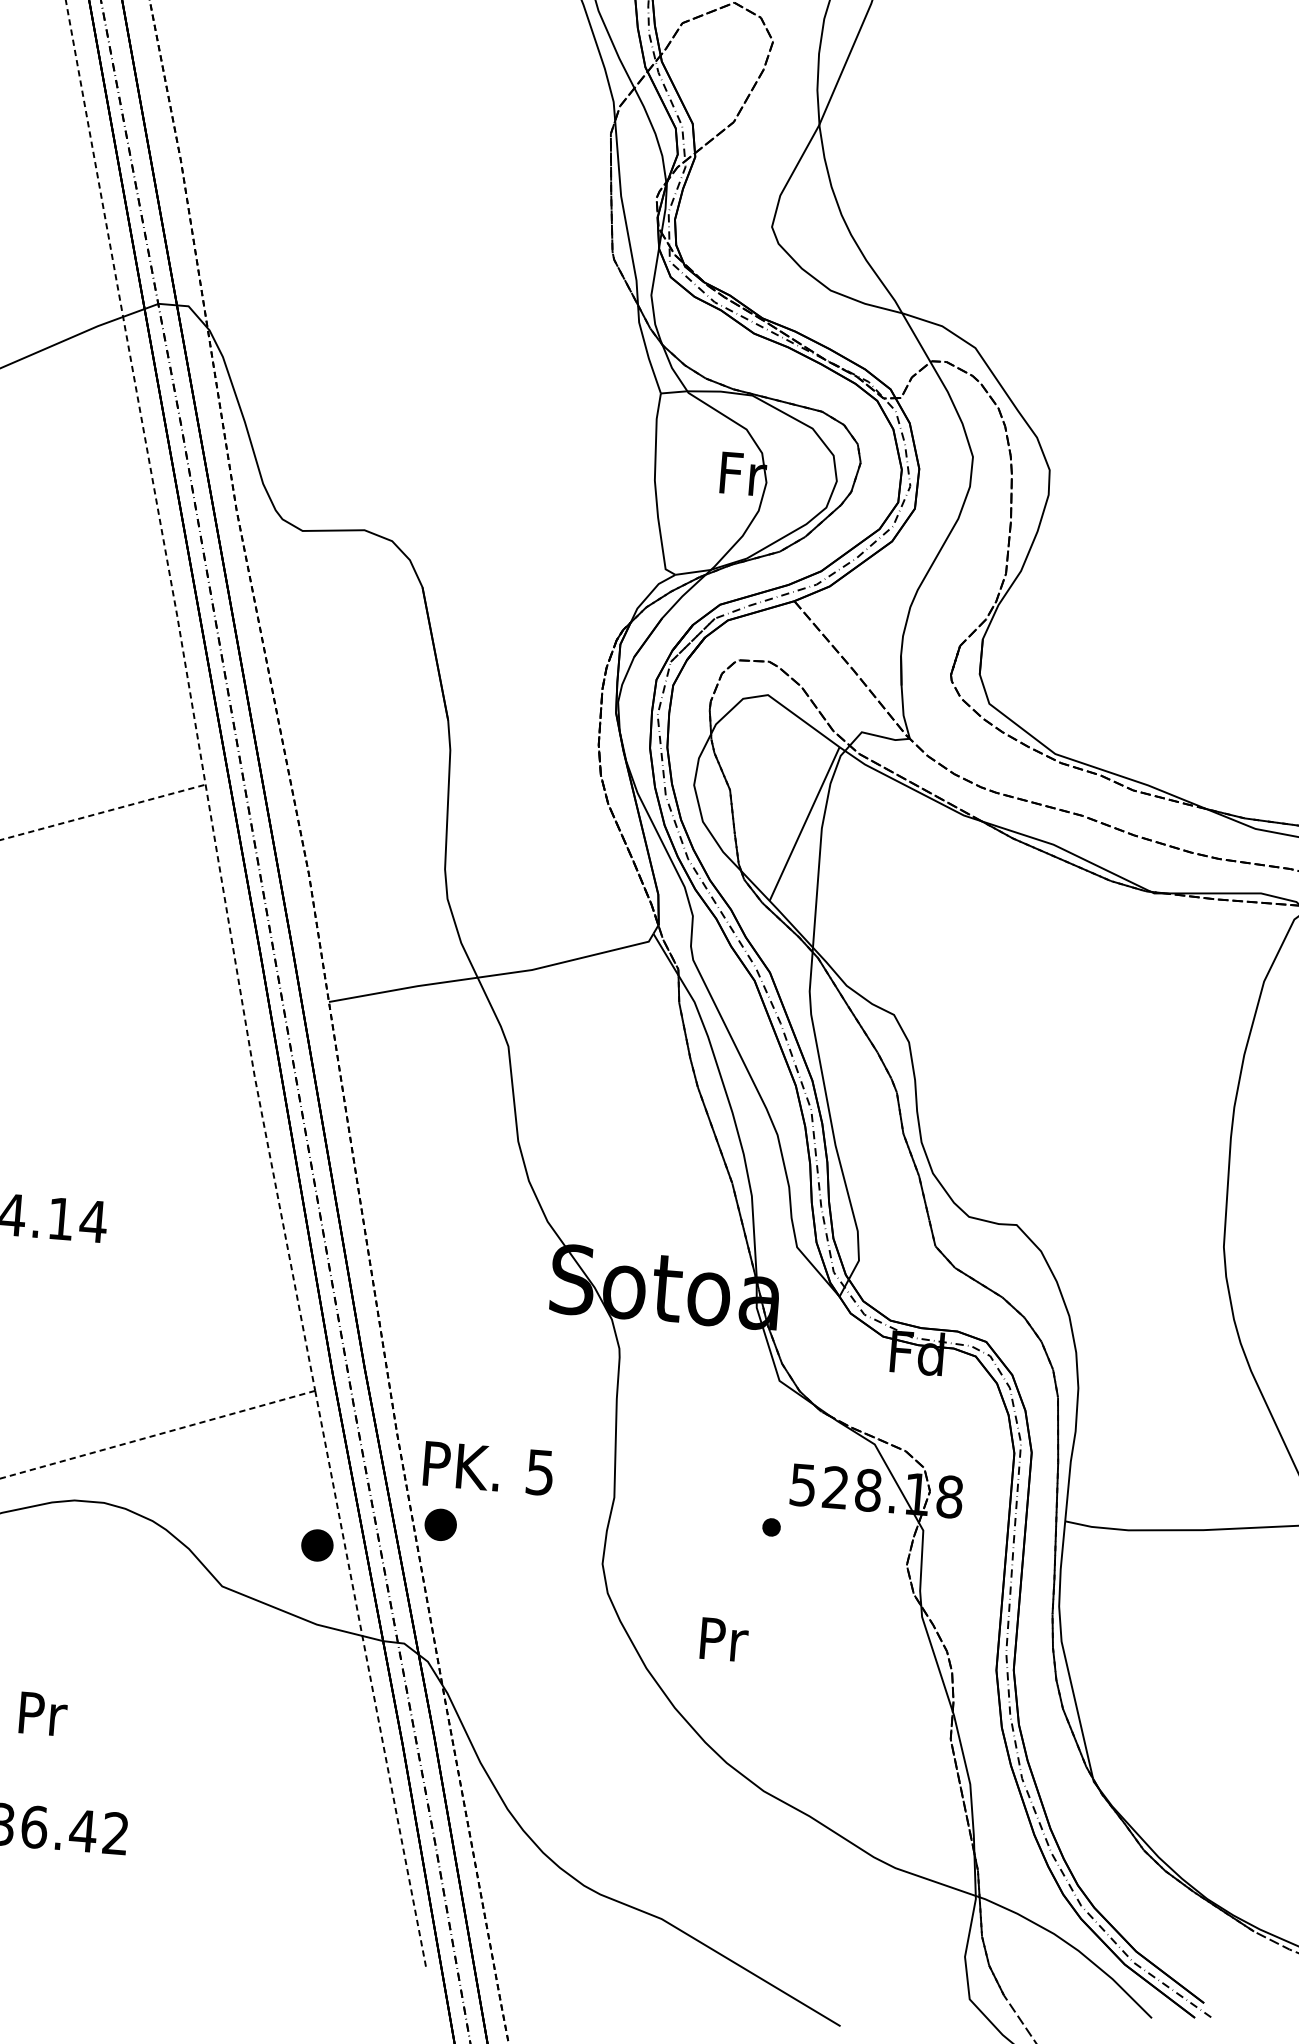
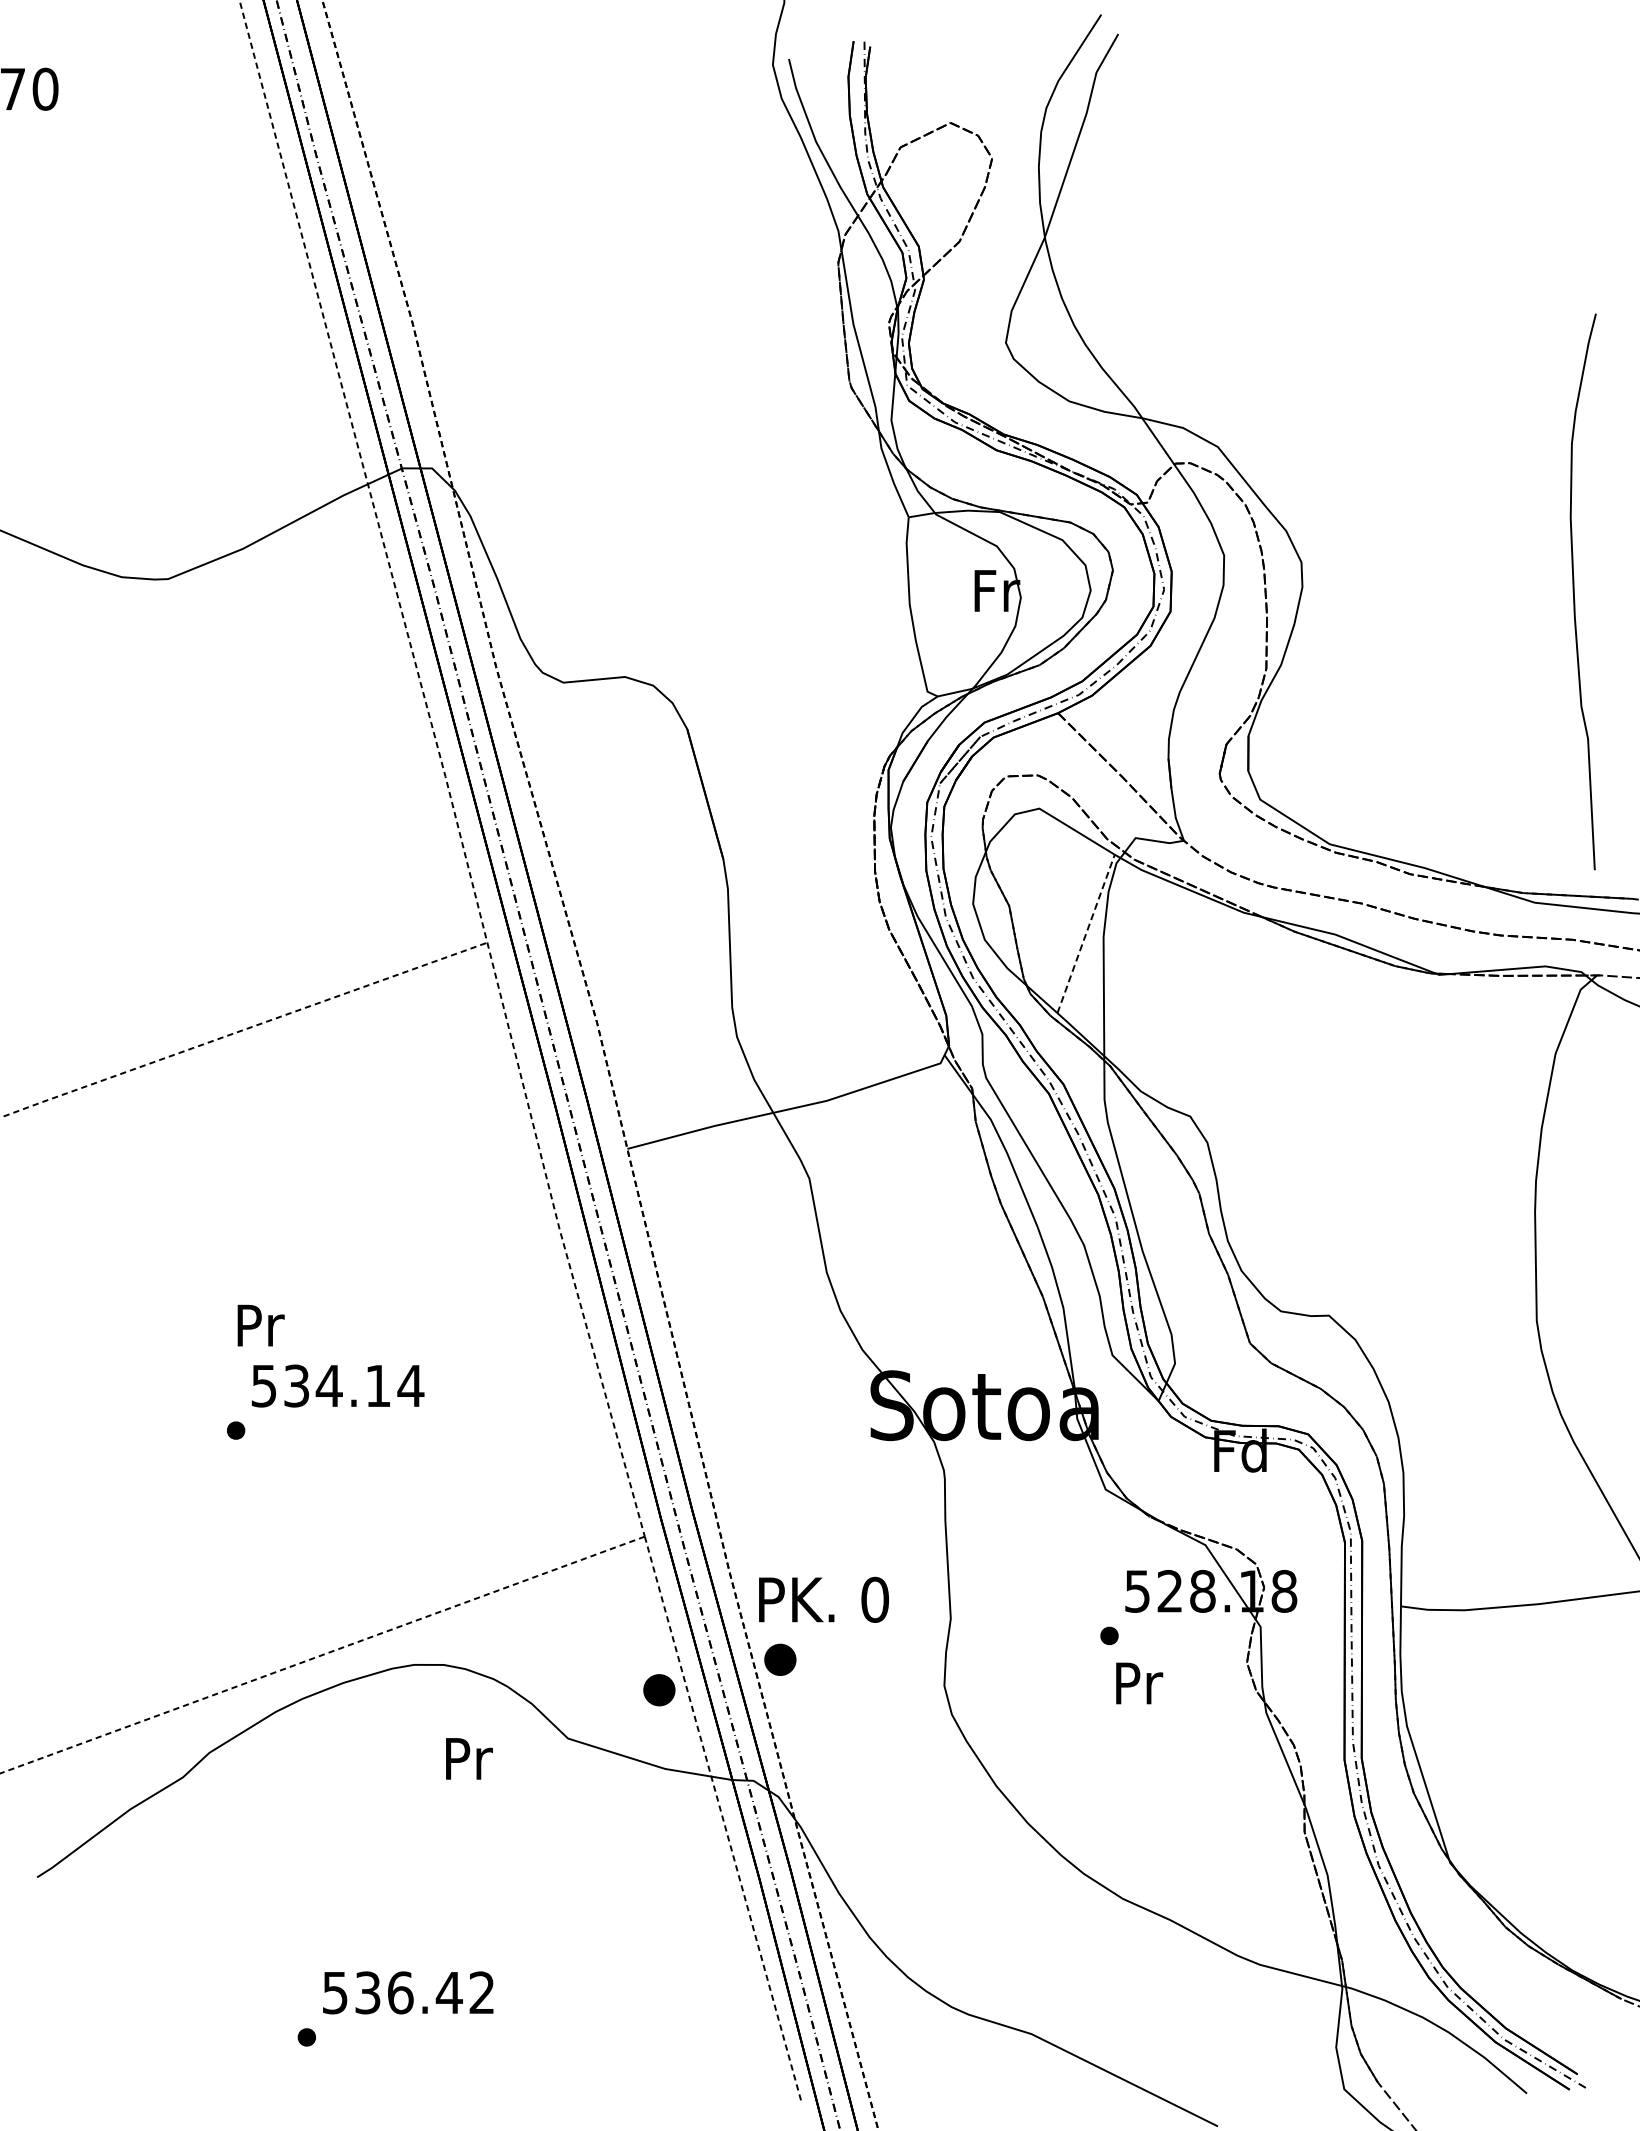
line: (805, 823) -> (1086, 933), solid -> dashed
text: (540, 1472) -> (875, 1599), 5 -> 0
text: (724, 1639) -> (1139, 1683), moved
text: (43, 1713) -> (469, 1758), moved

